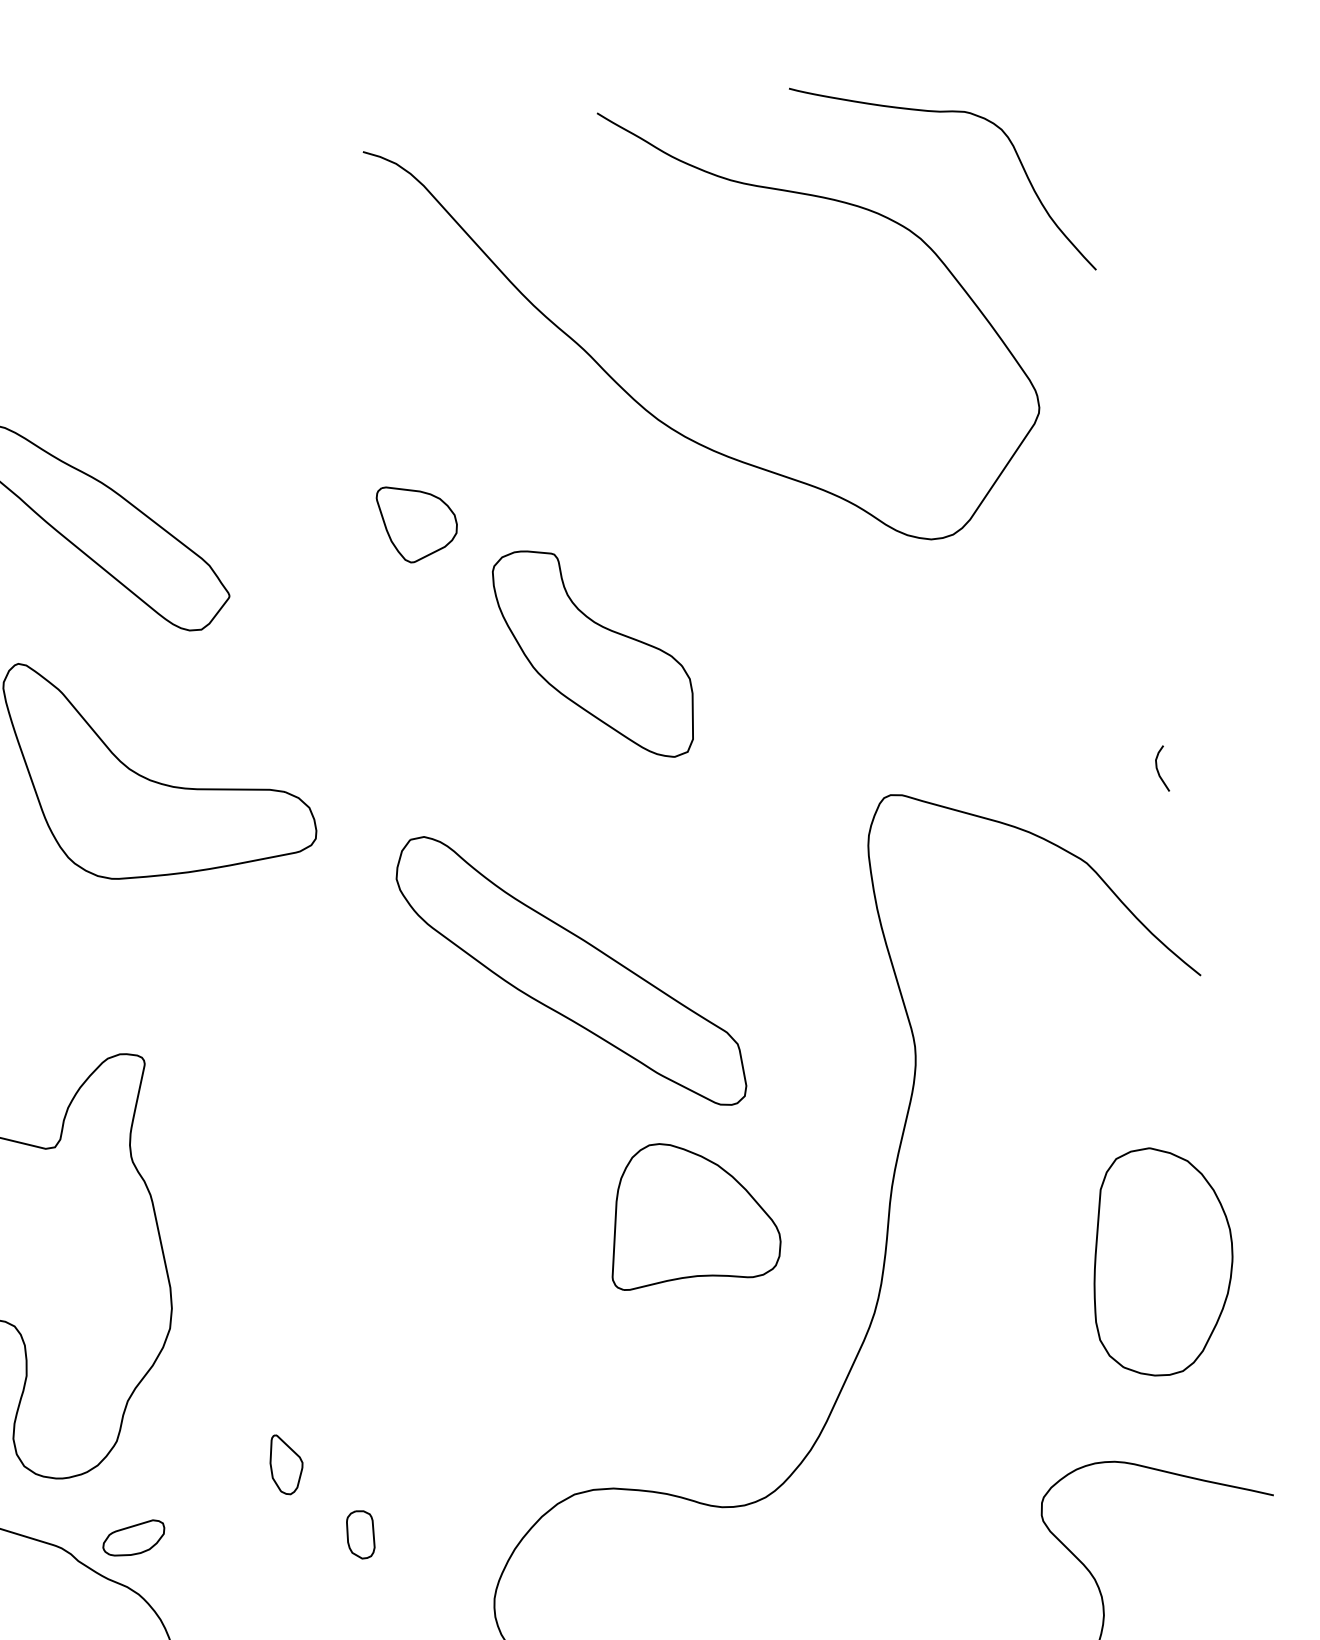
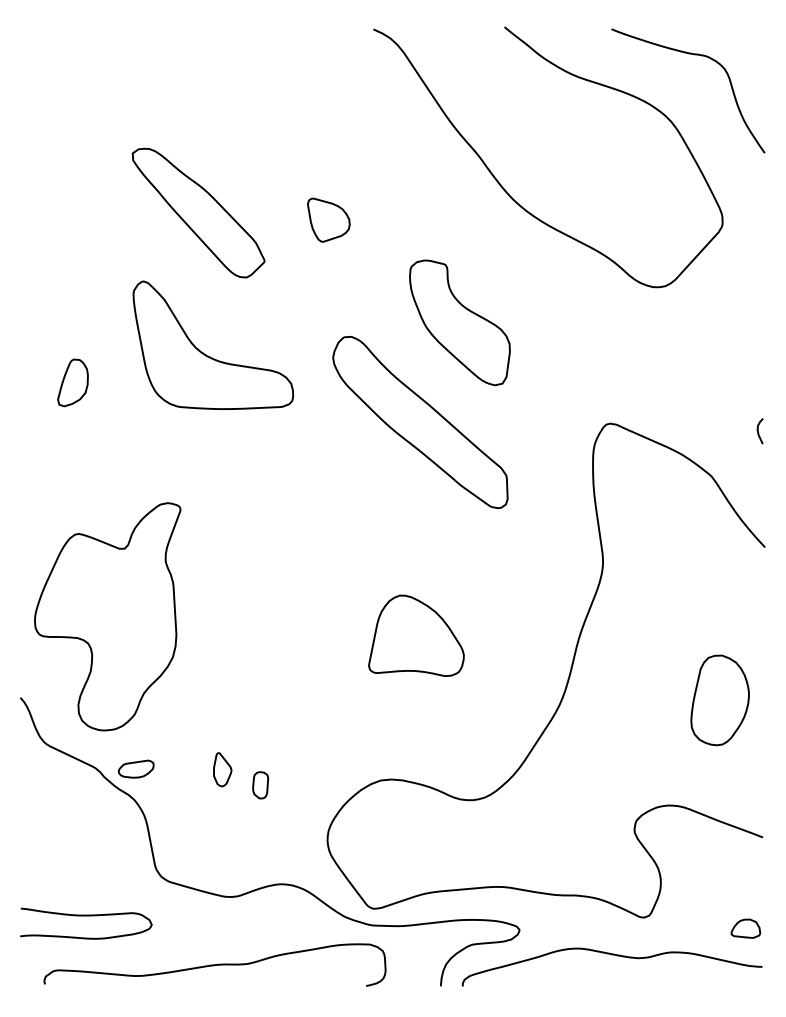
part: (417, 520) -> (328, 219), moved
part: (570, 972) -> (420, 422), moved
part: (689, 1212) -> (416, 635), moved
part: (1159, 1261) -> (719, 700), size x0.71
part: (286, 1463) -> (222, 769), moved

